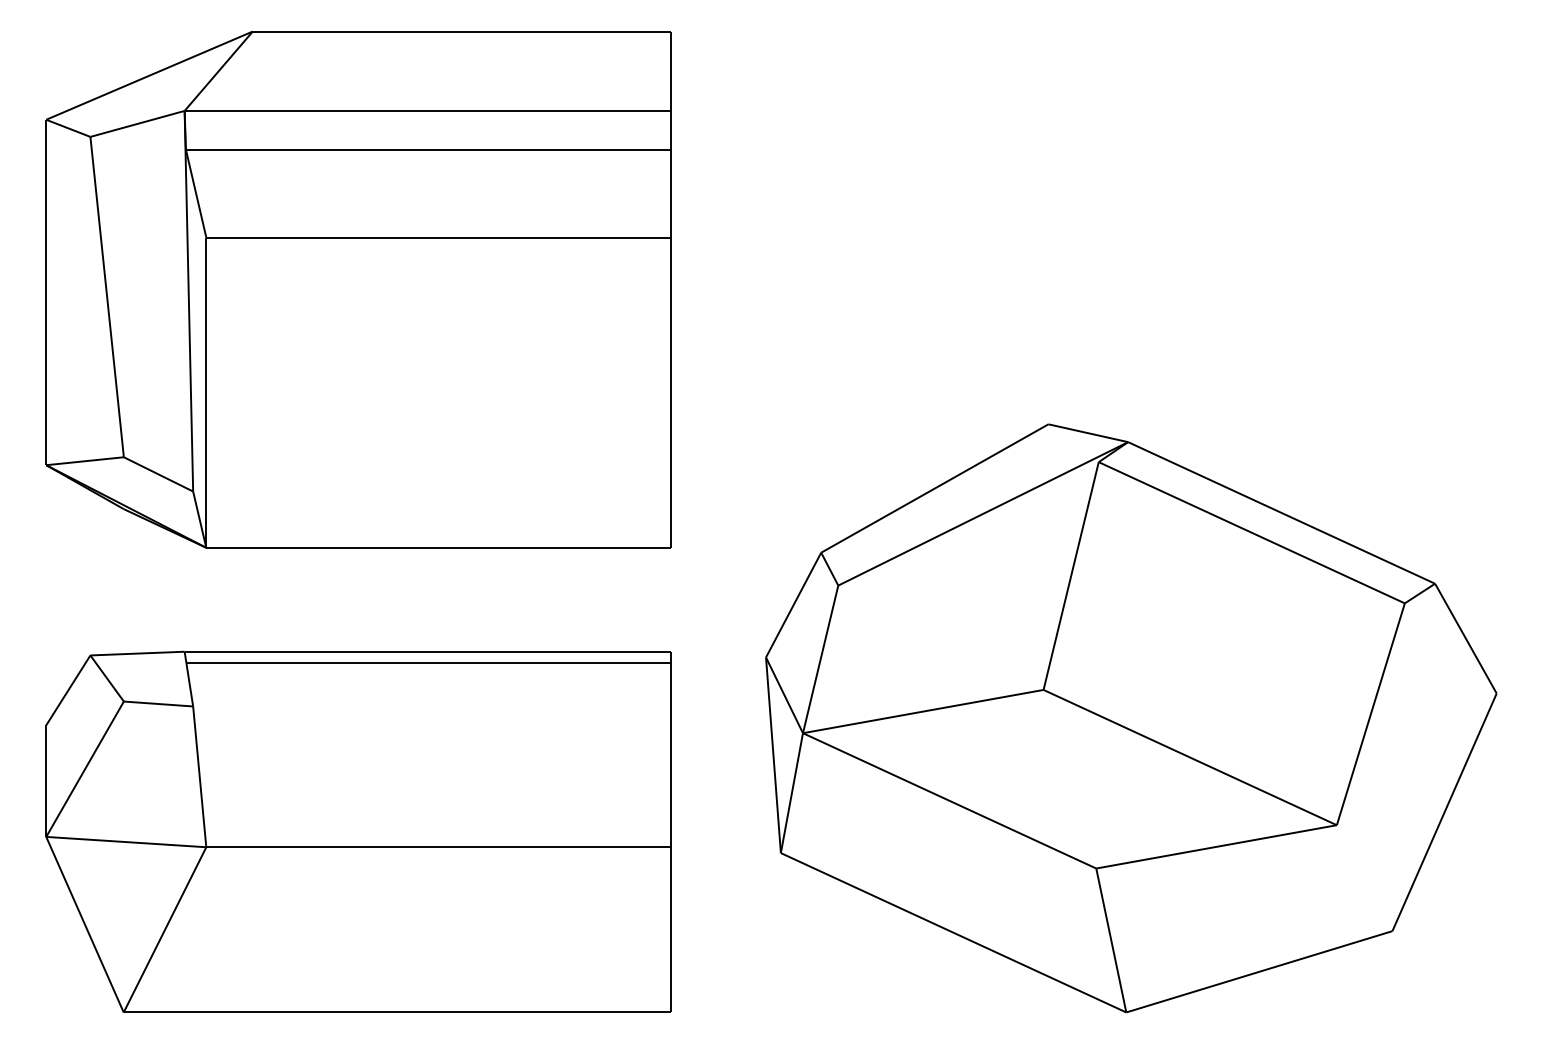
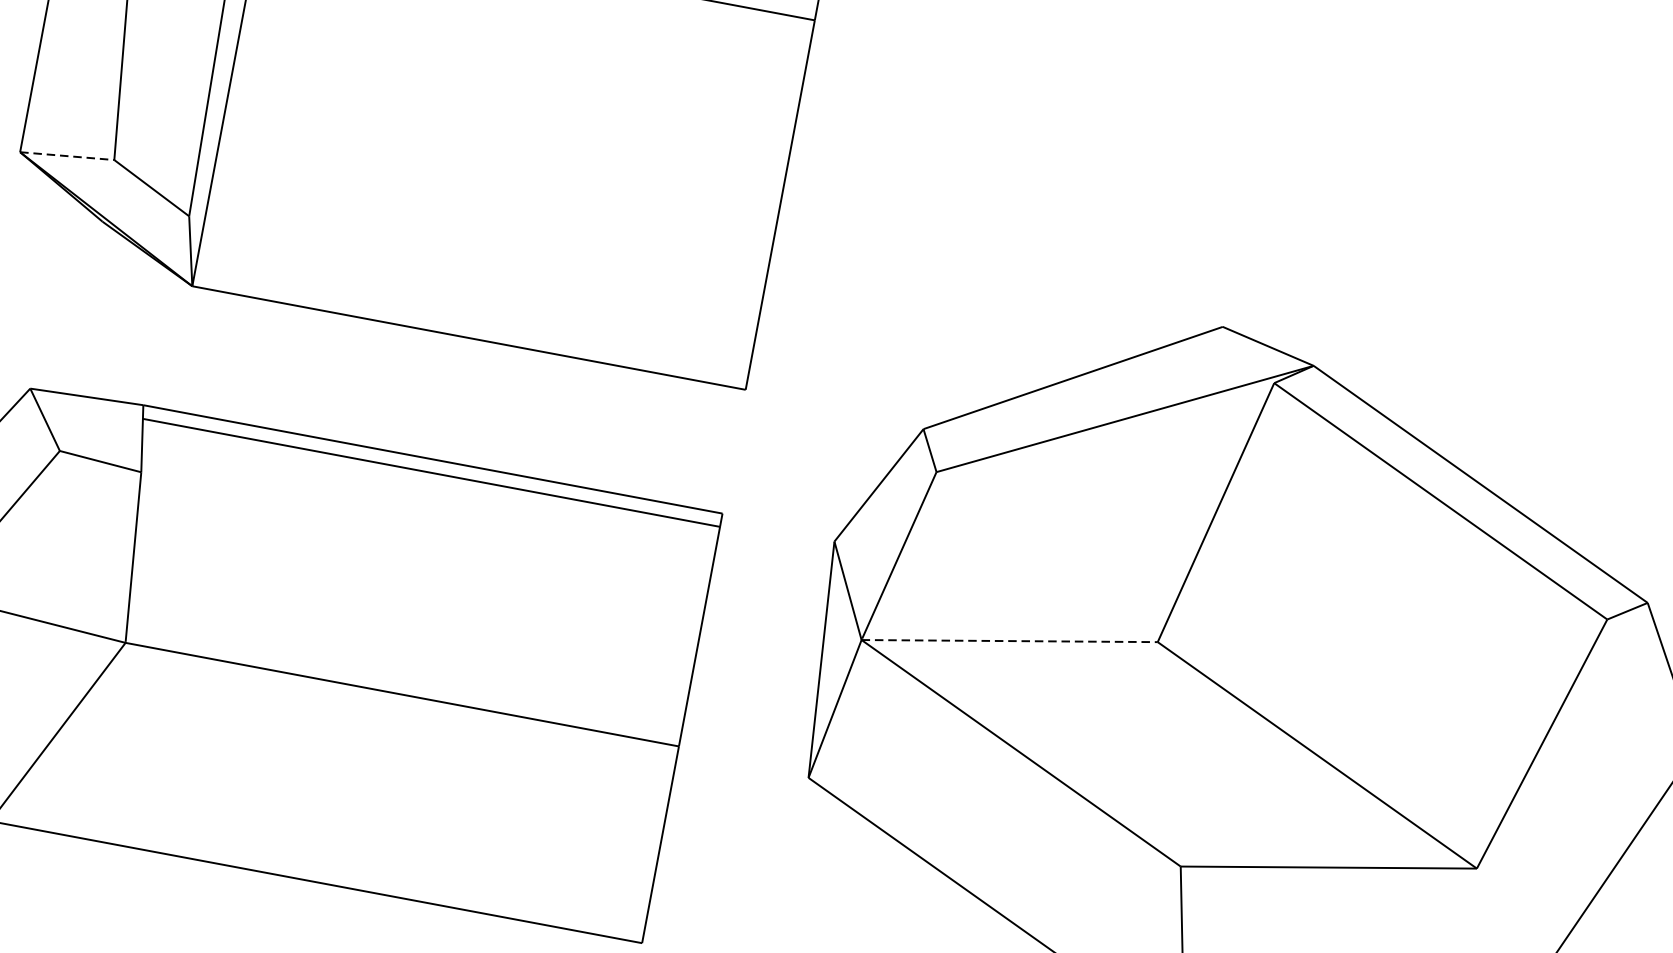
line: (85, 461) -> (67, 156), solid -> dashed
line: (923, 711) -> (1009, 641), solid -> dashed

